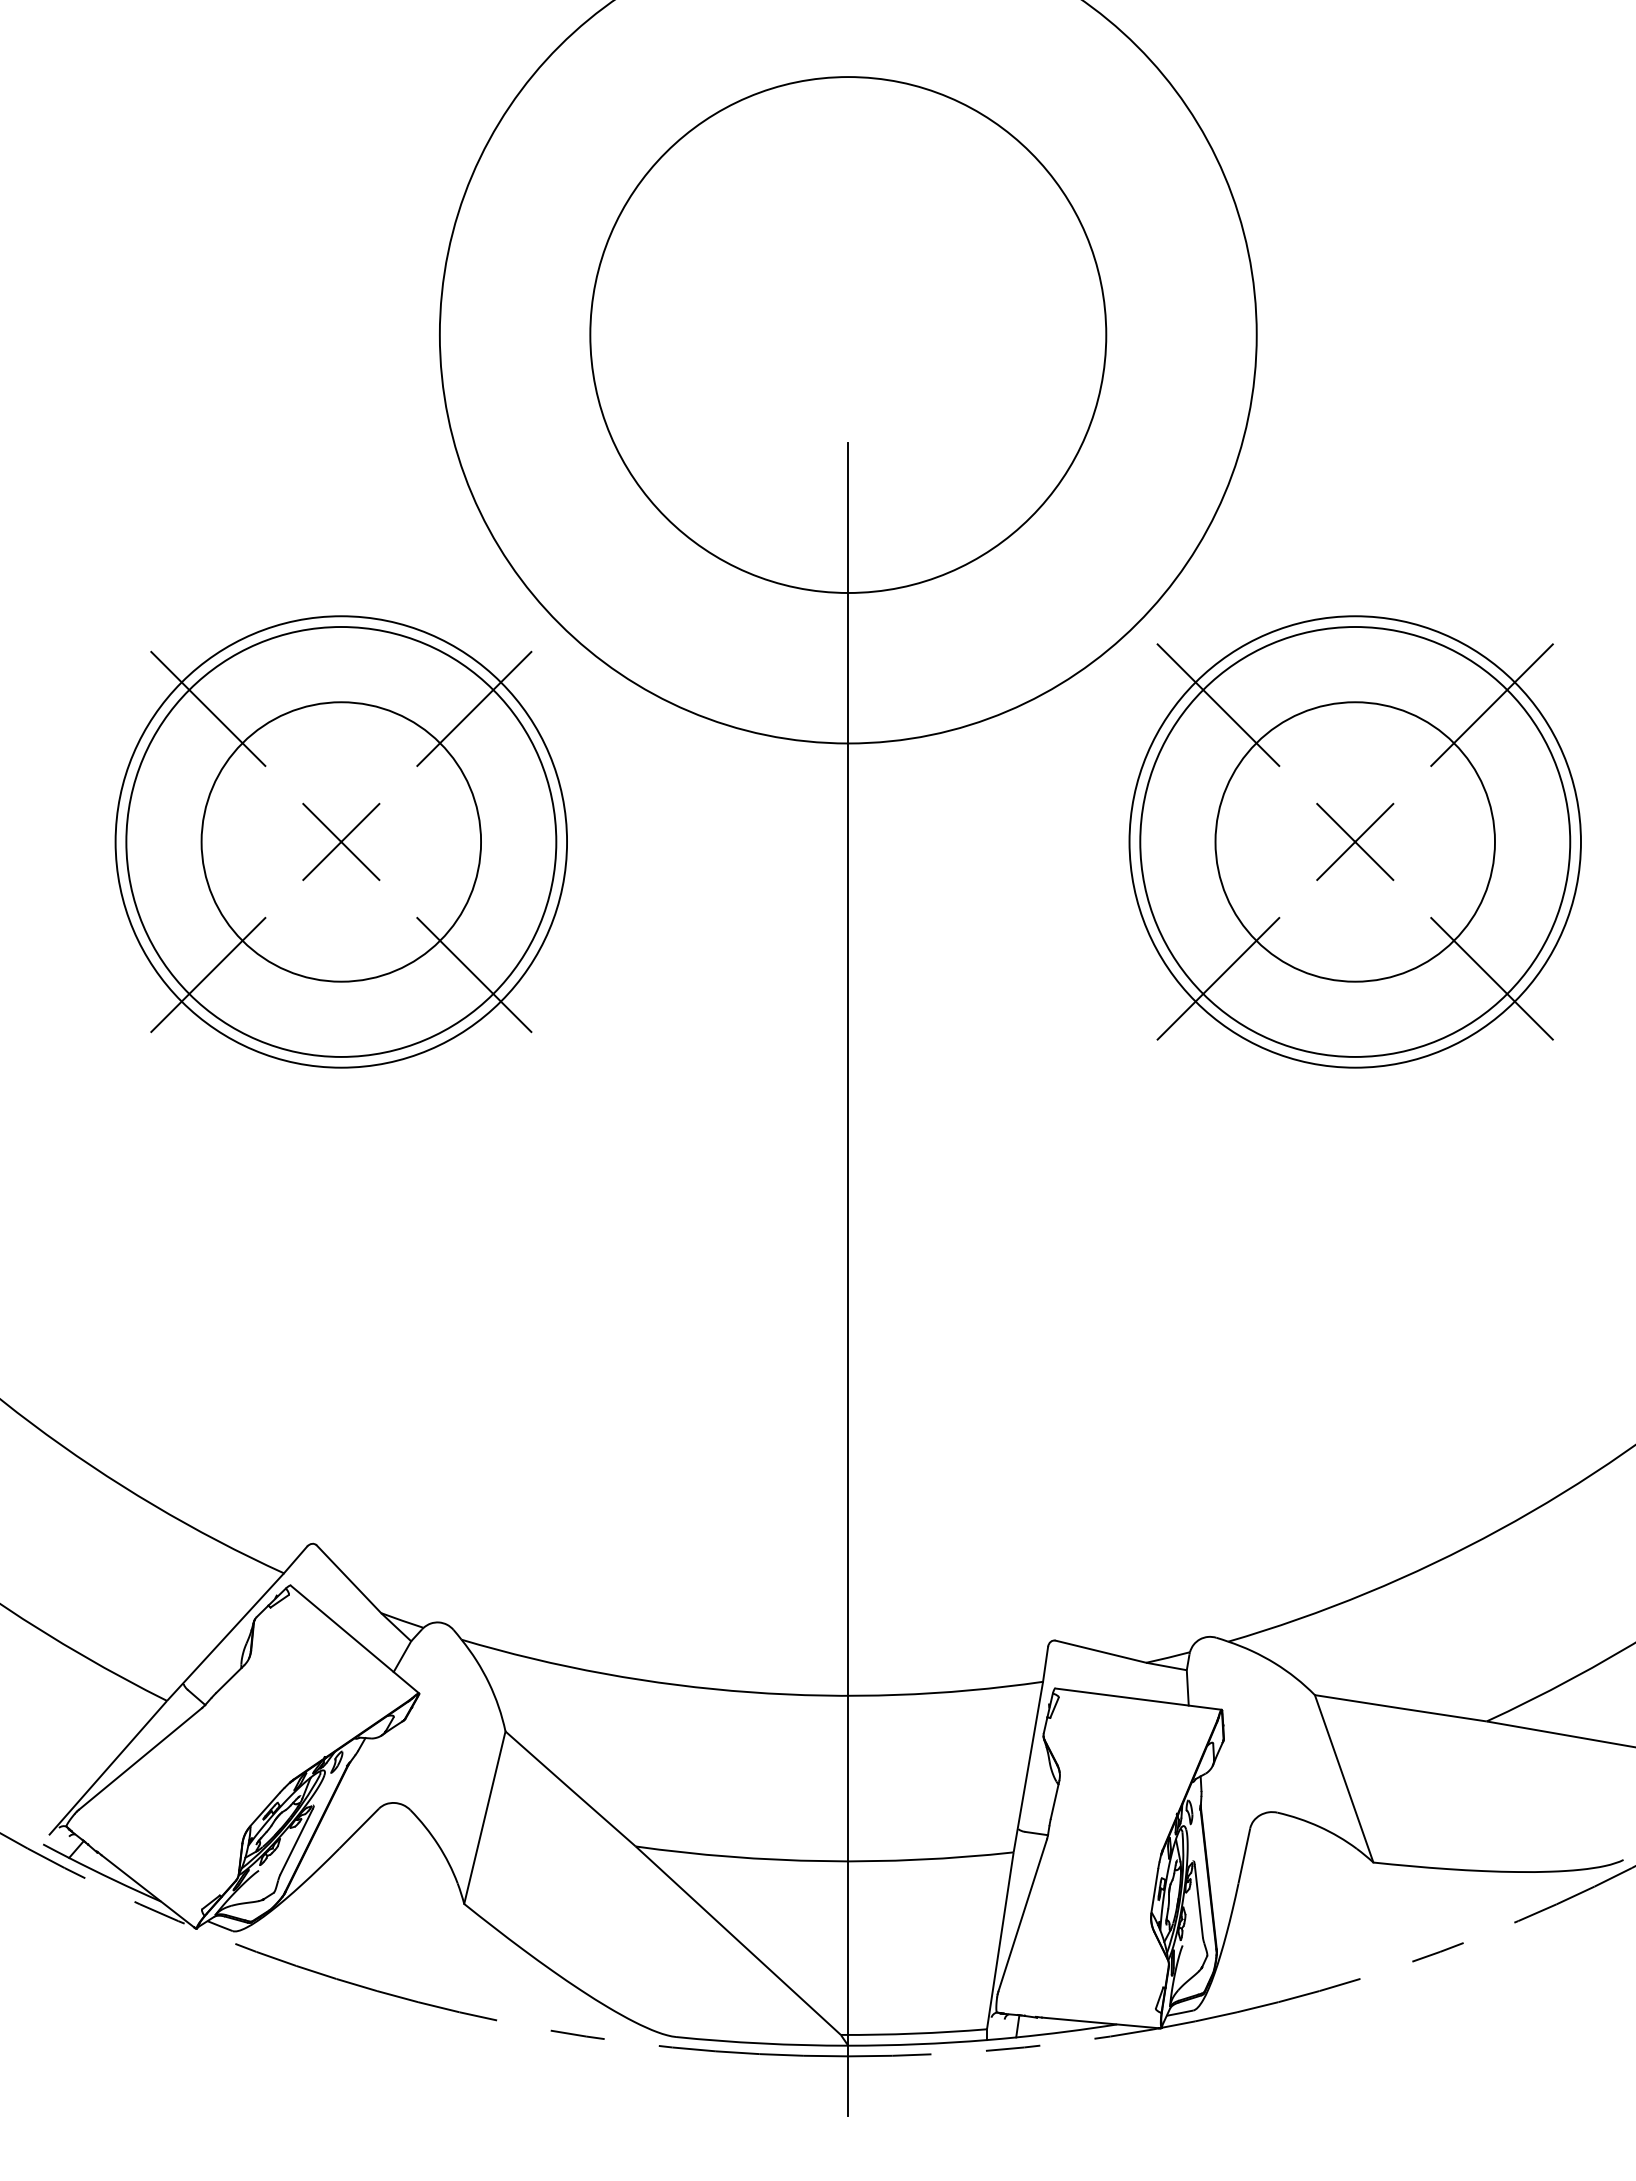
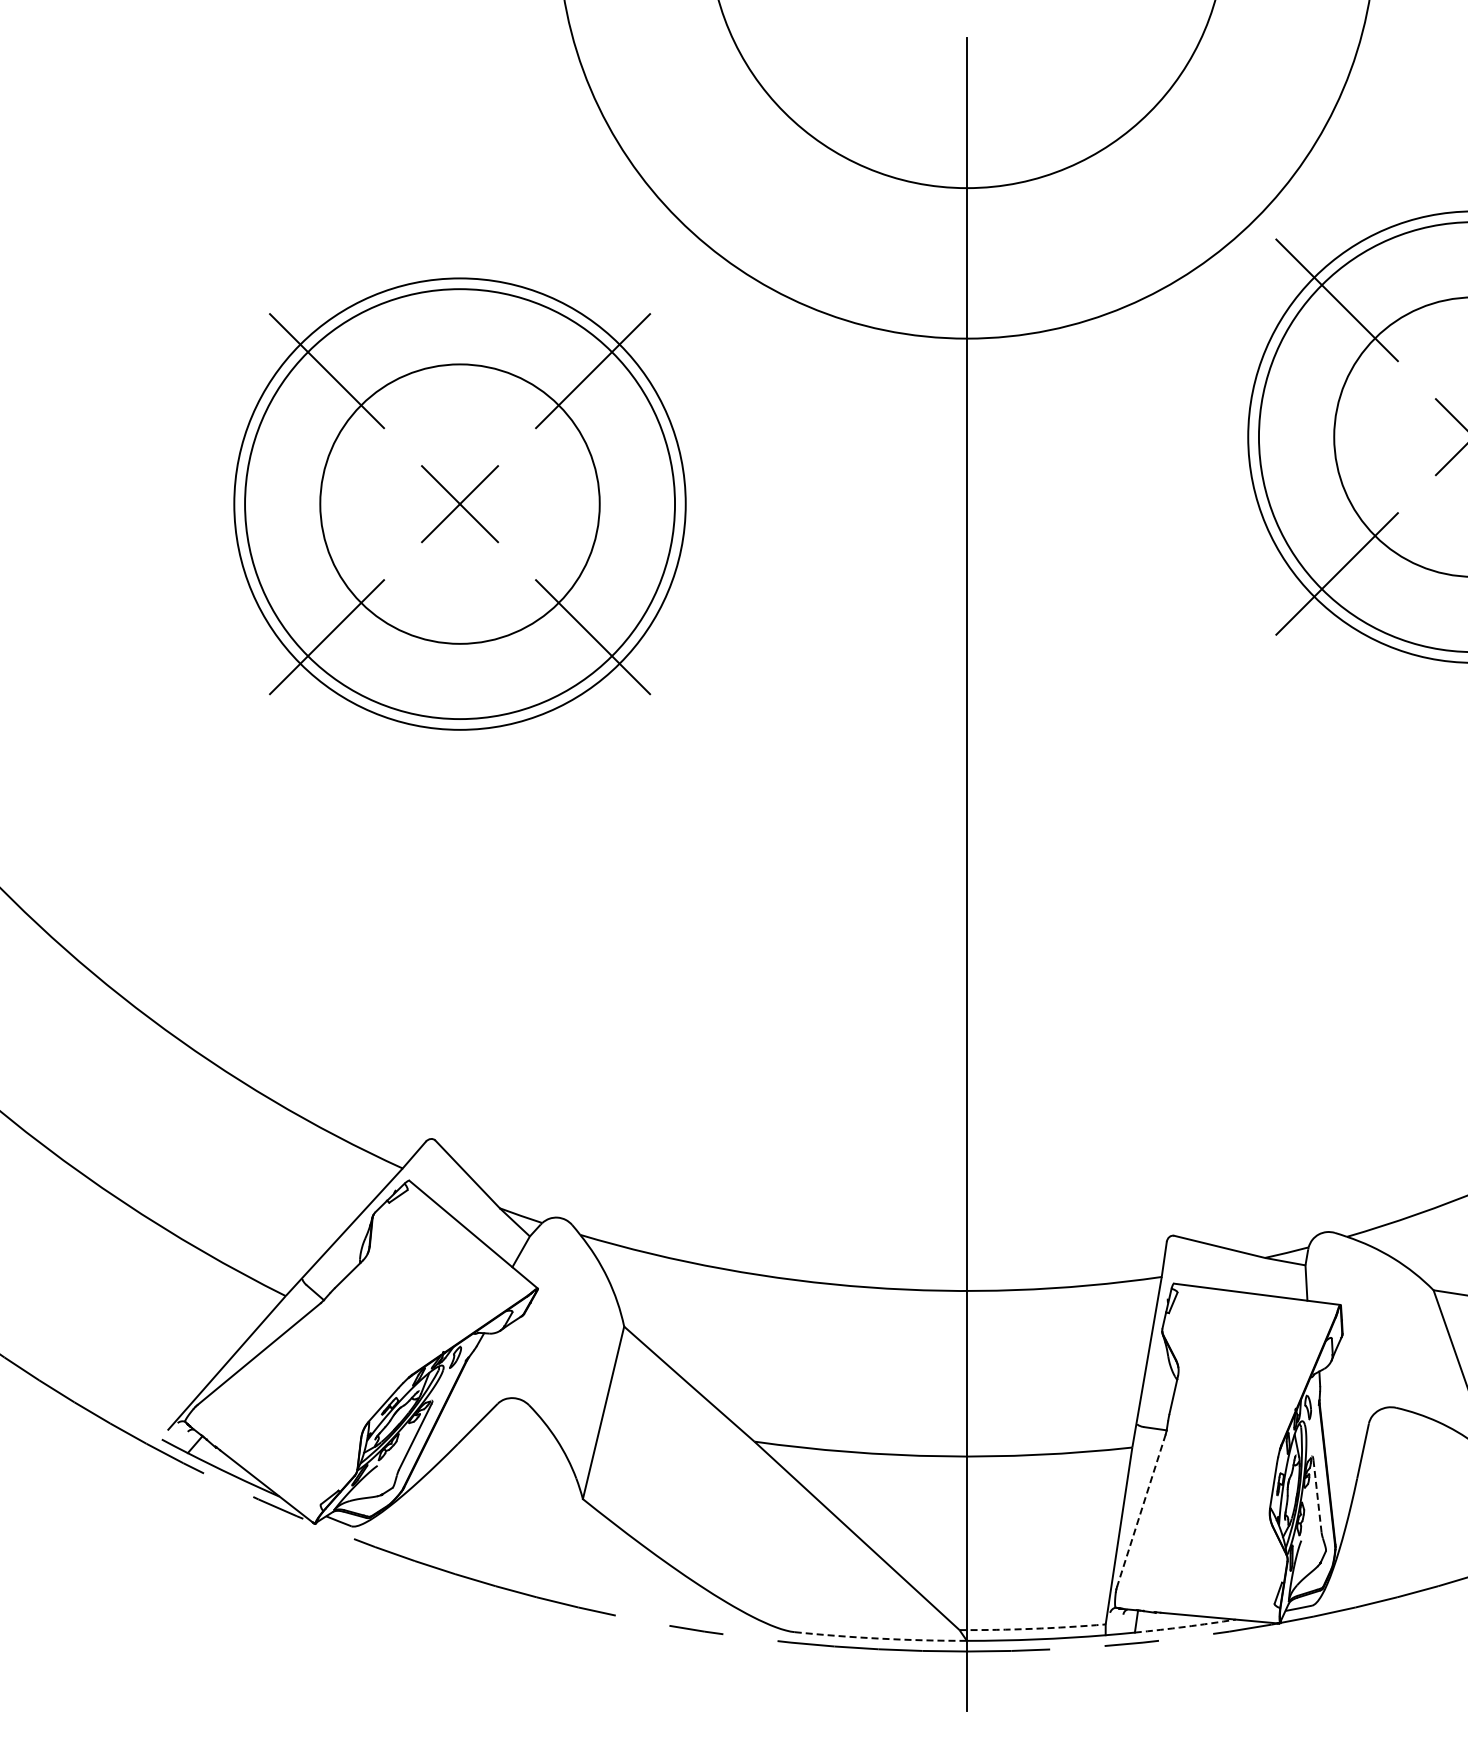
part: (340, 841) -> (459, 503), moved
line: (1198, 1900) -> (1317, 1495), solid -> dashed
line: (1022, 1915) -> (1141, 1510), solid -> dashed
arc: (1066, 2031) -> (1185, 1626), solid -> dashed
arc: (914, 2033) -> (1033, 1628), solid -> dashed
arc: (762, 2043) -> (881, 1638), solid -> dashed

